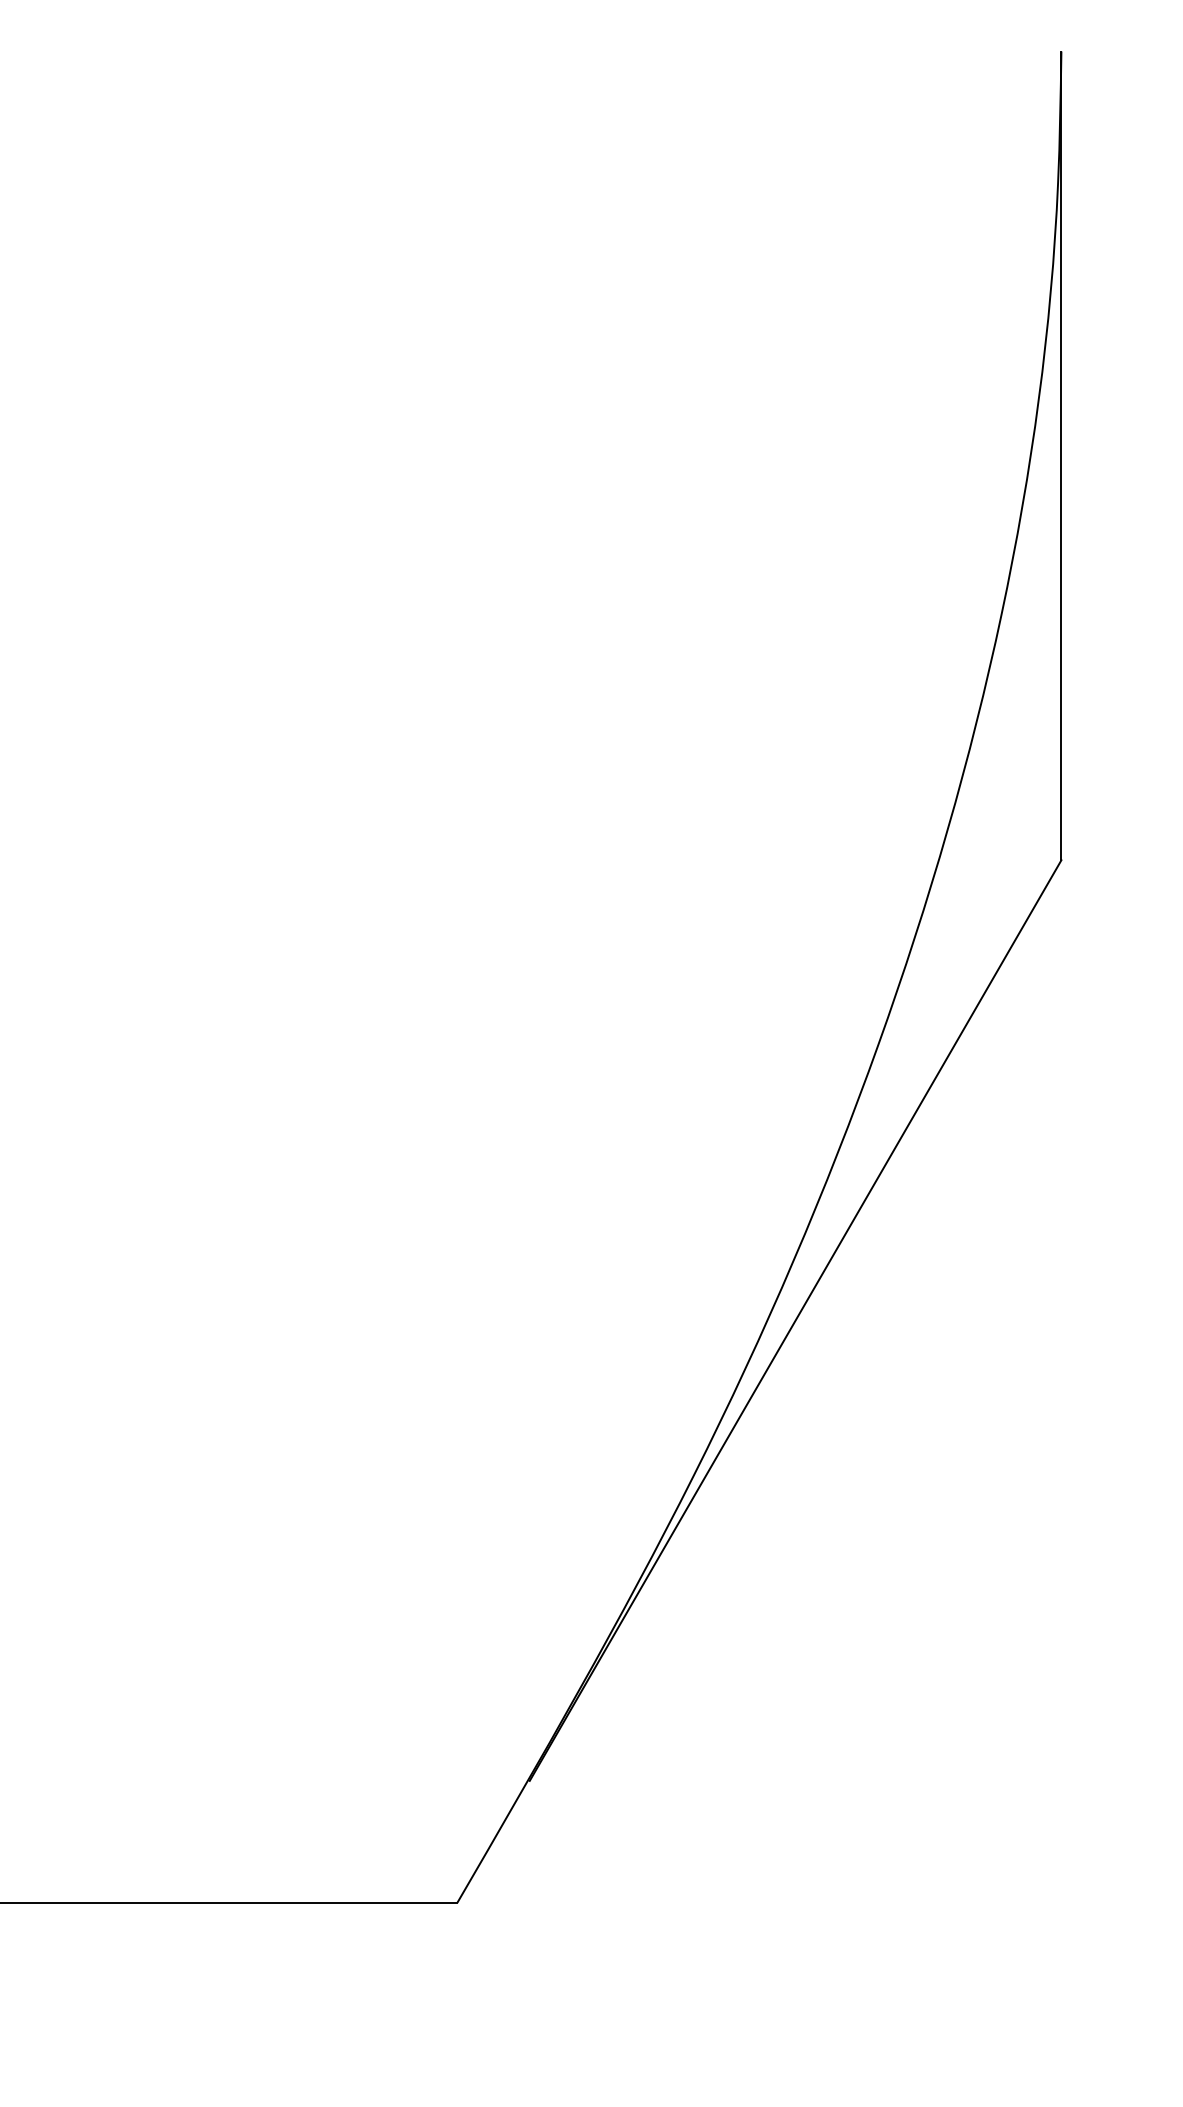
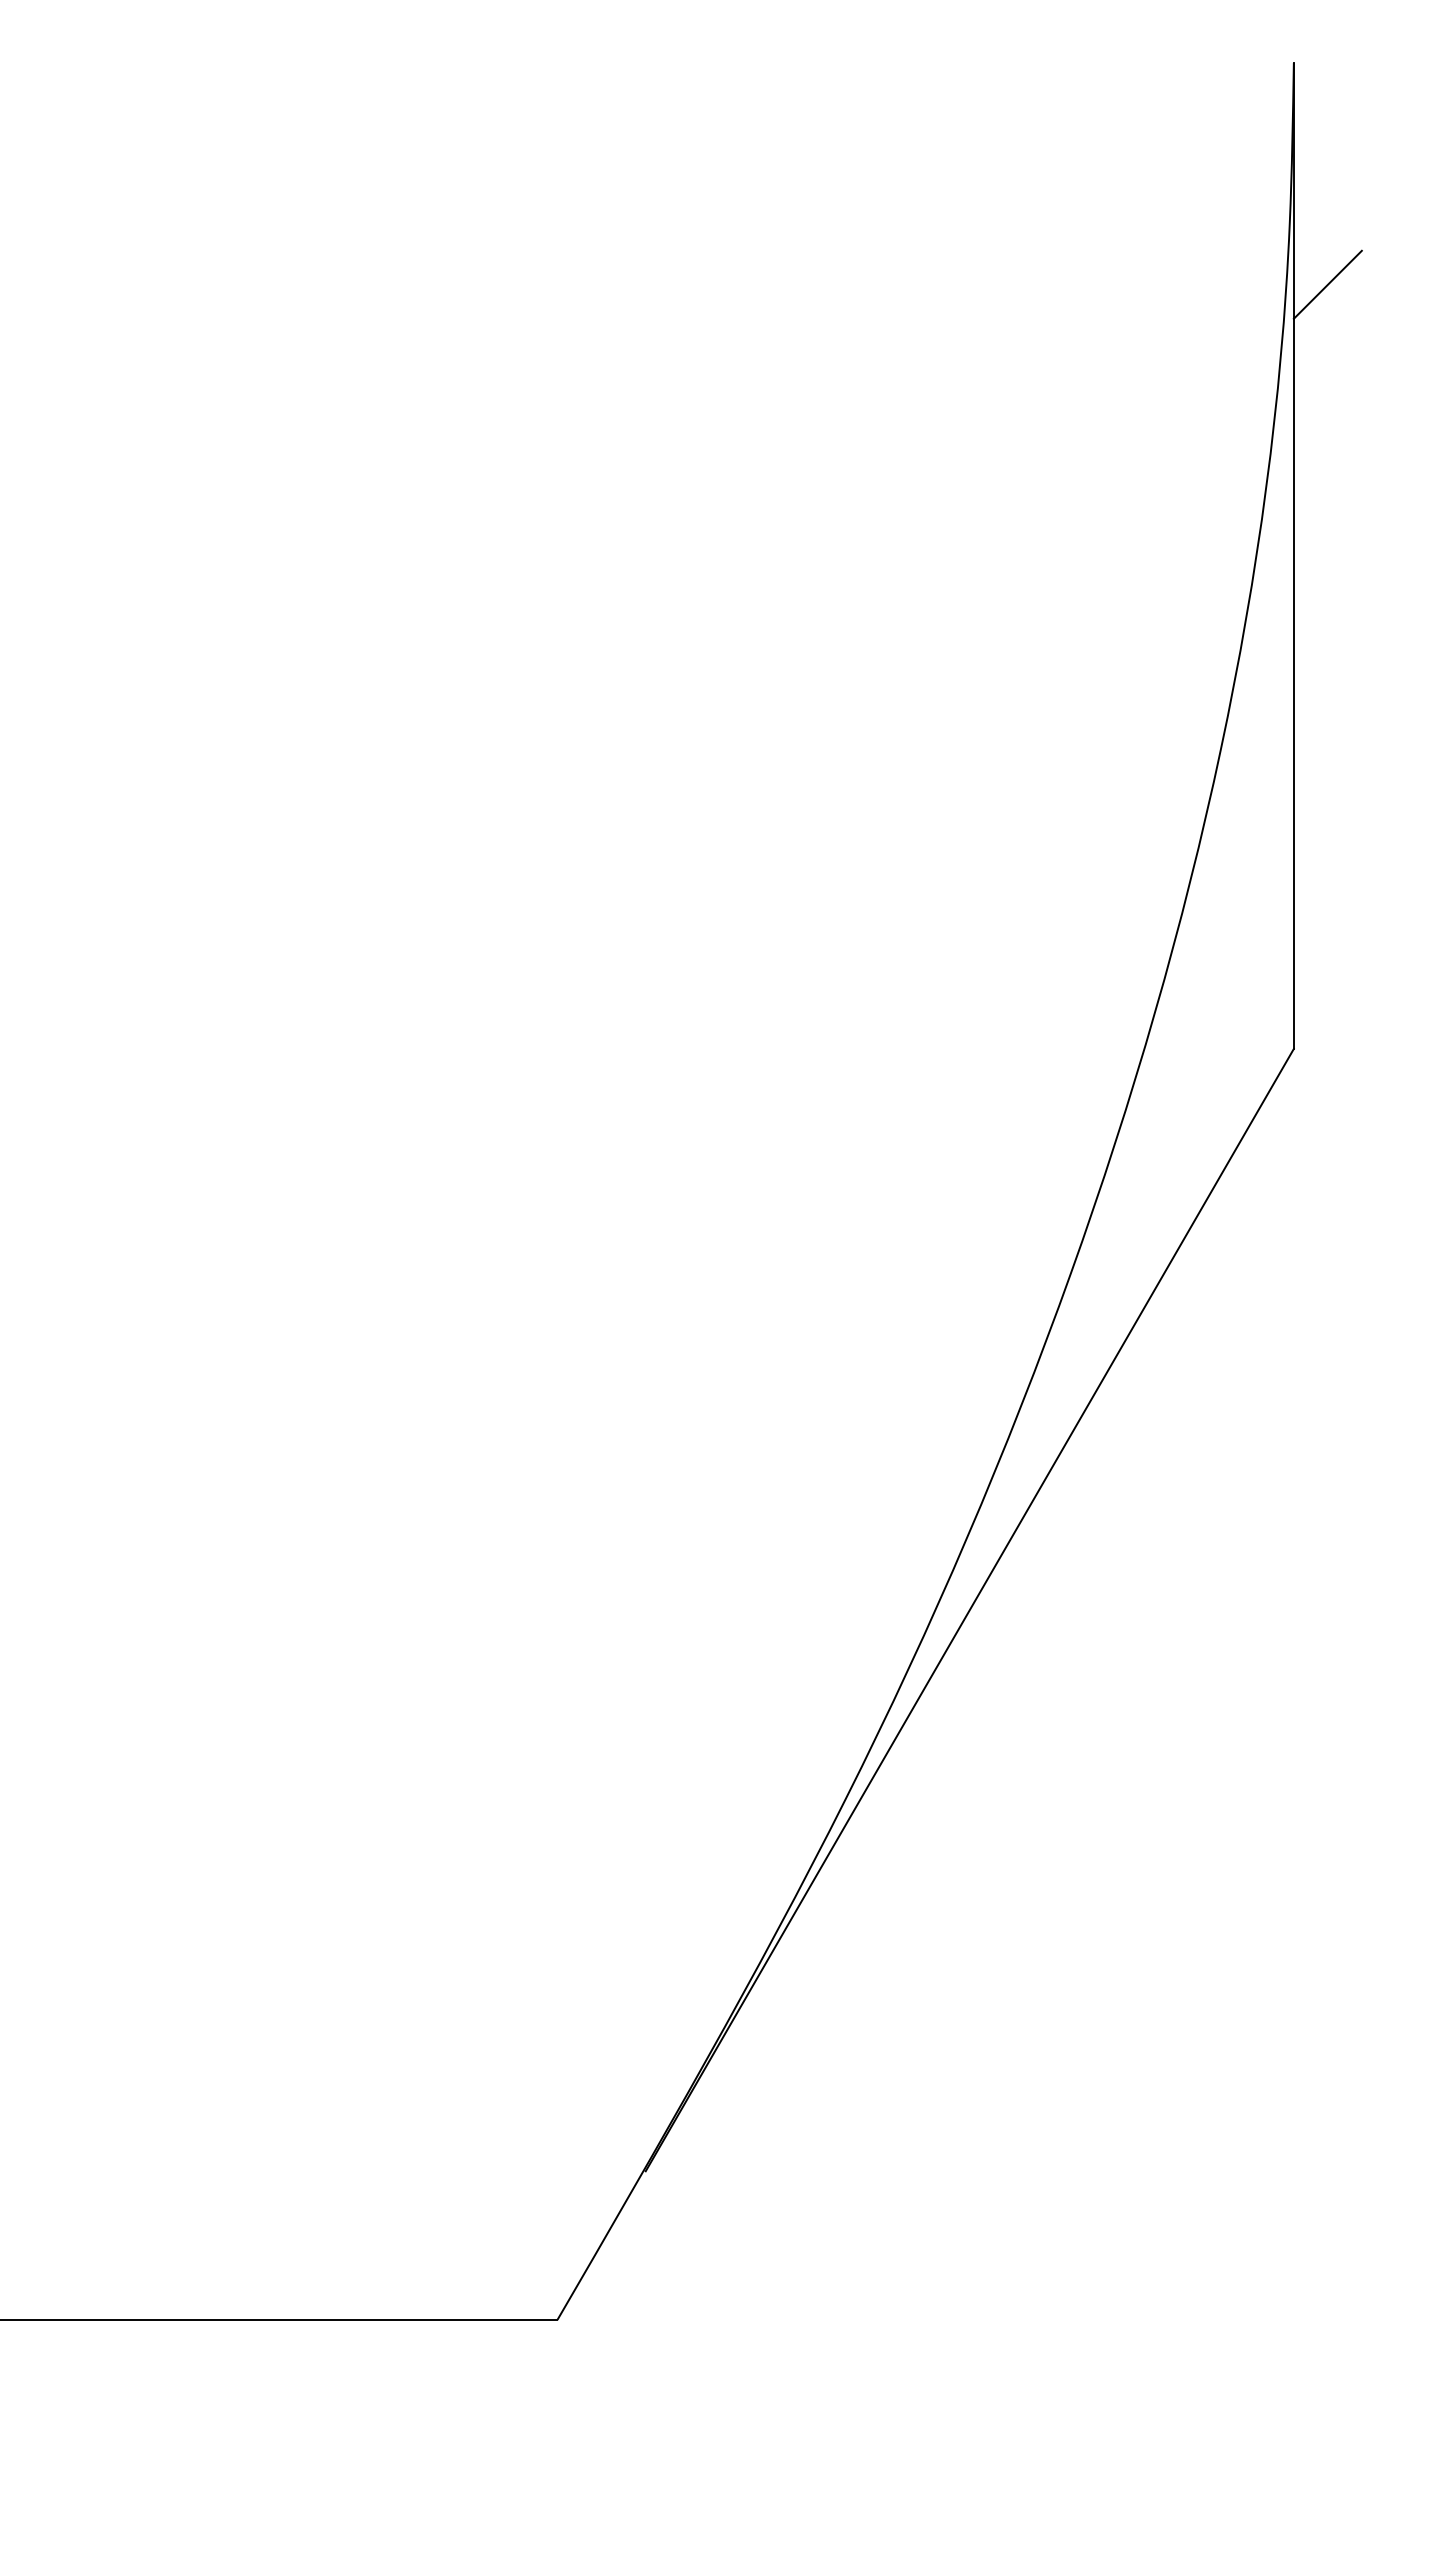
line: (1089, 233) -> (1327, 284), added

